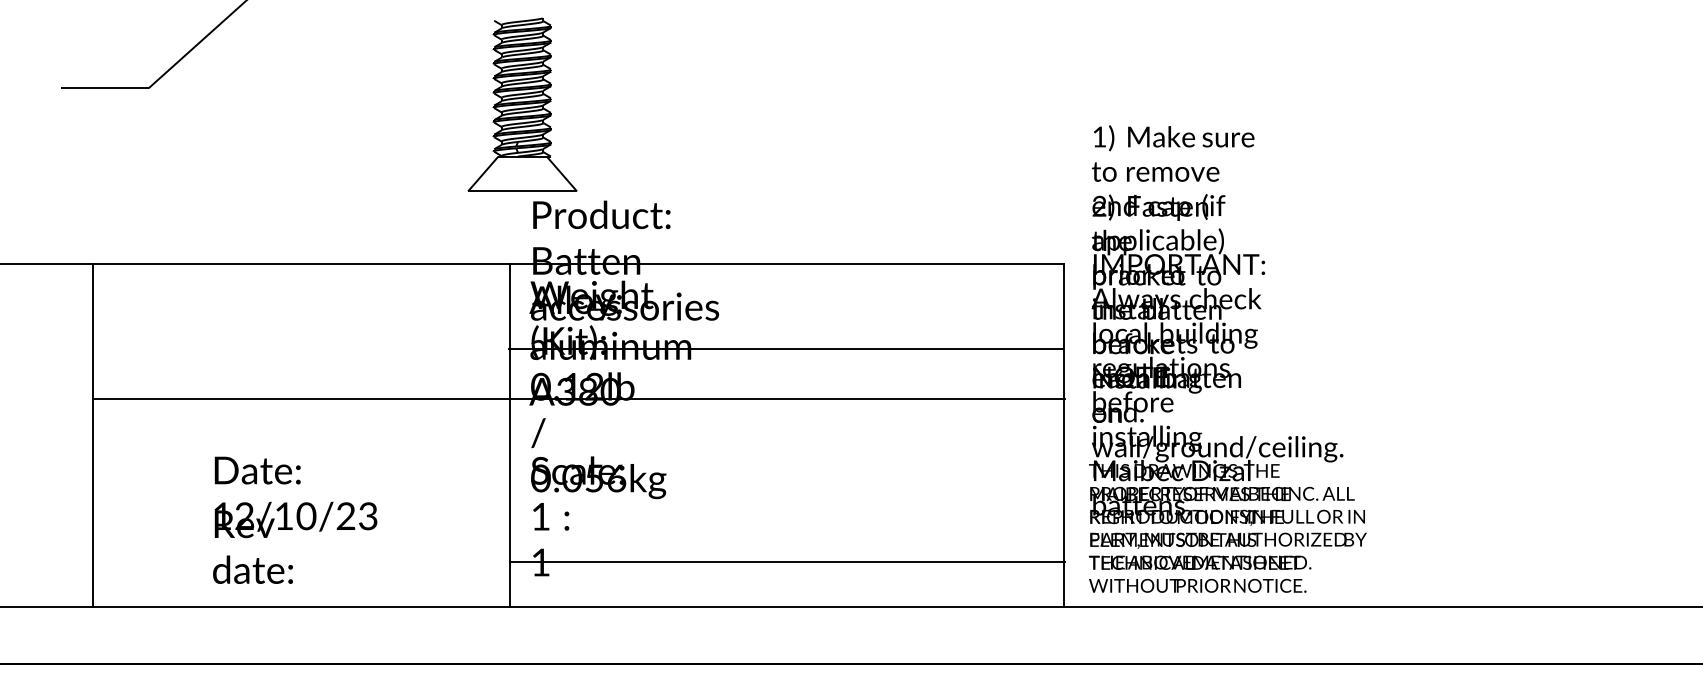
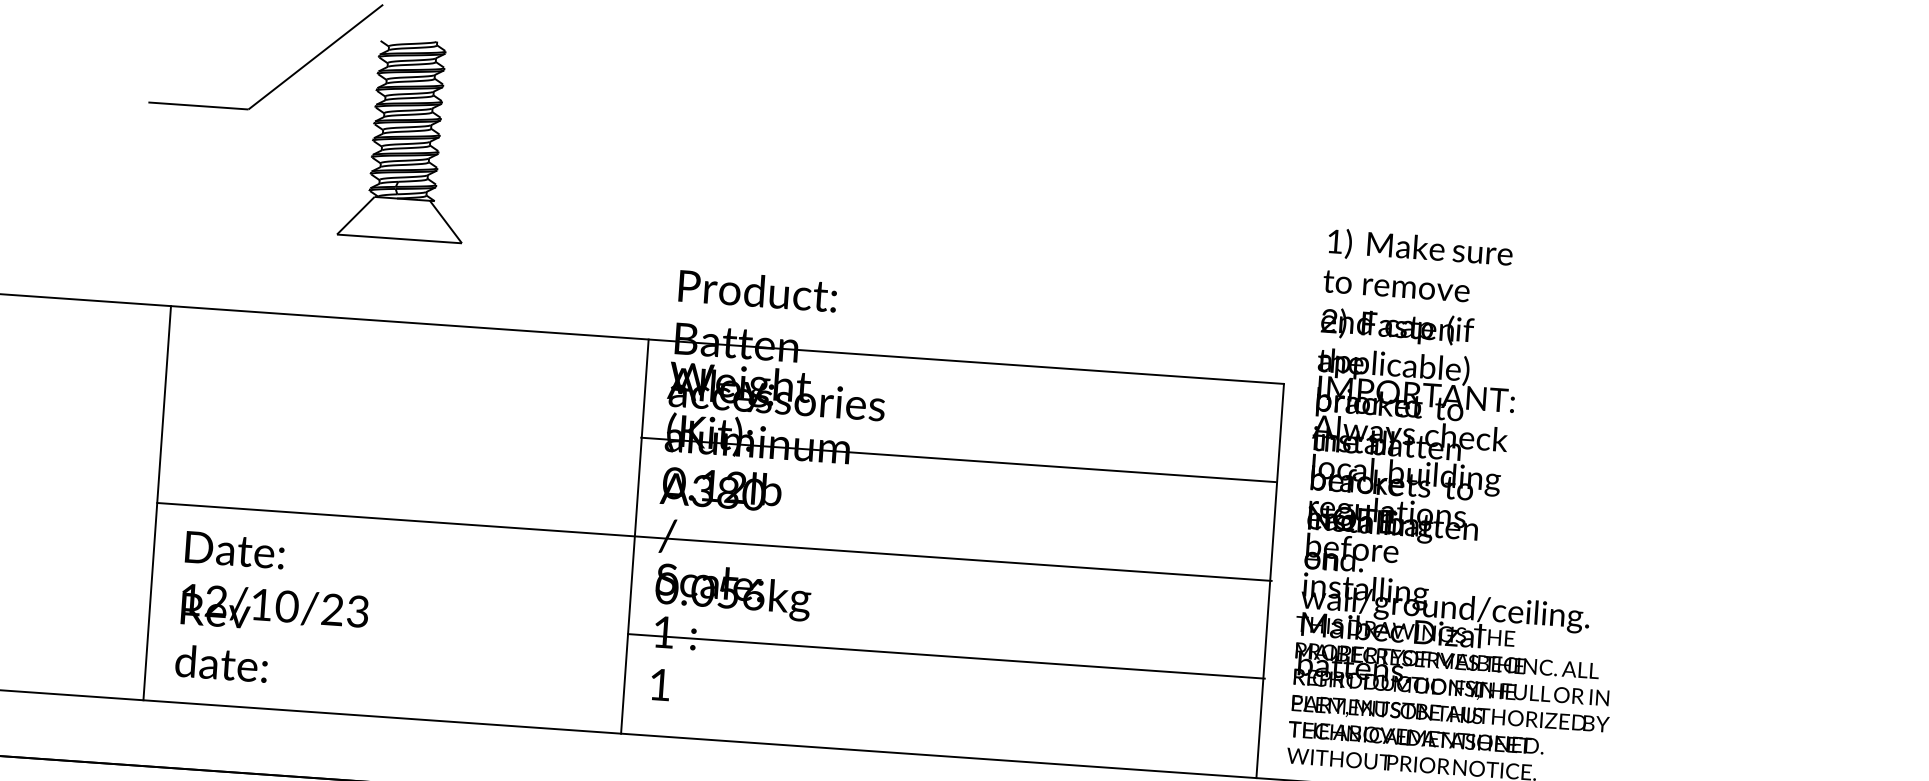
part: (522, 104) -> (406, 139), moved
line: (579, 399) -> (714, 542), moved
text: (295, 519) -> (274, 609), moved
line: (787, 562) -> (946, 656), moved

